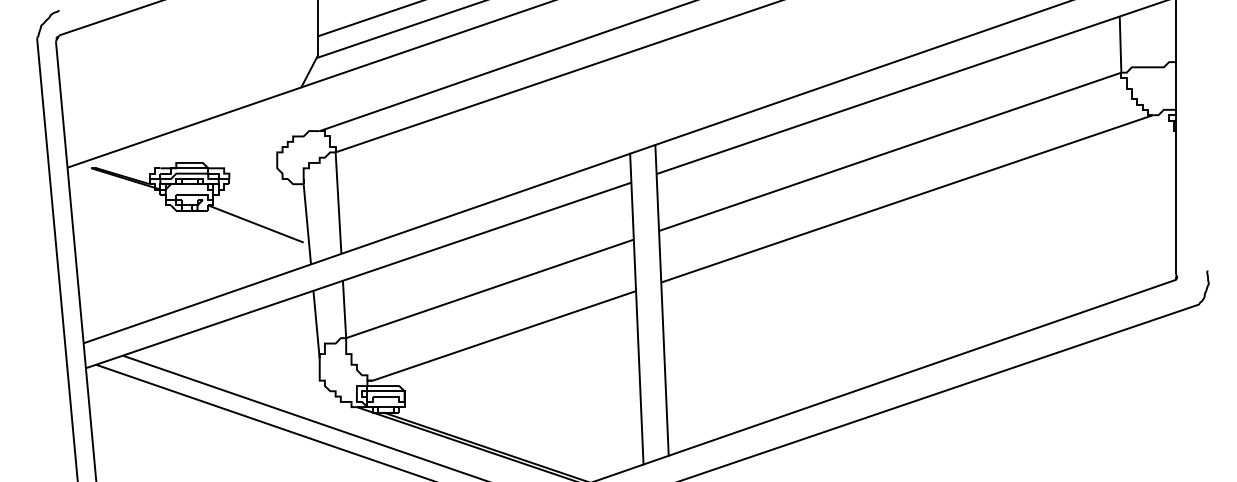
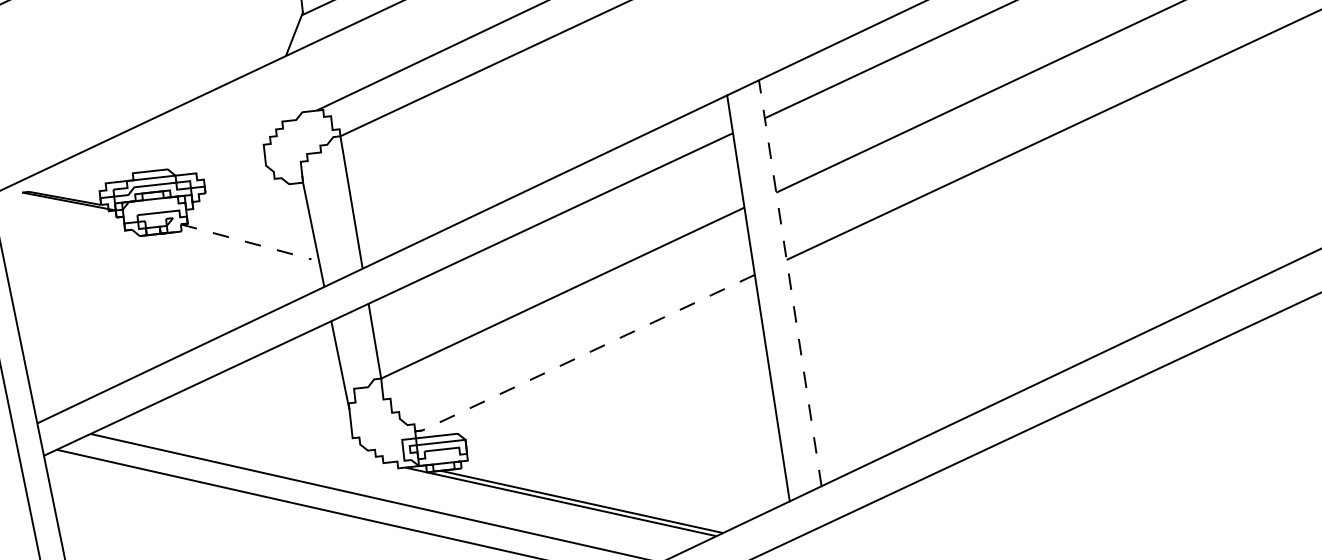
line: (256, 224) -> (247, 242), solid -> dashed
line: (662, 300) -> (790, 283), solid -> dashed
line: (503, 336) -> (587, 353), solid -> dashed

